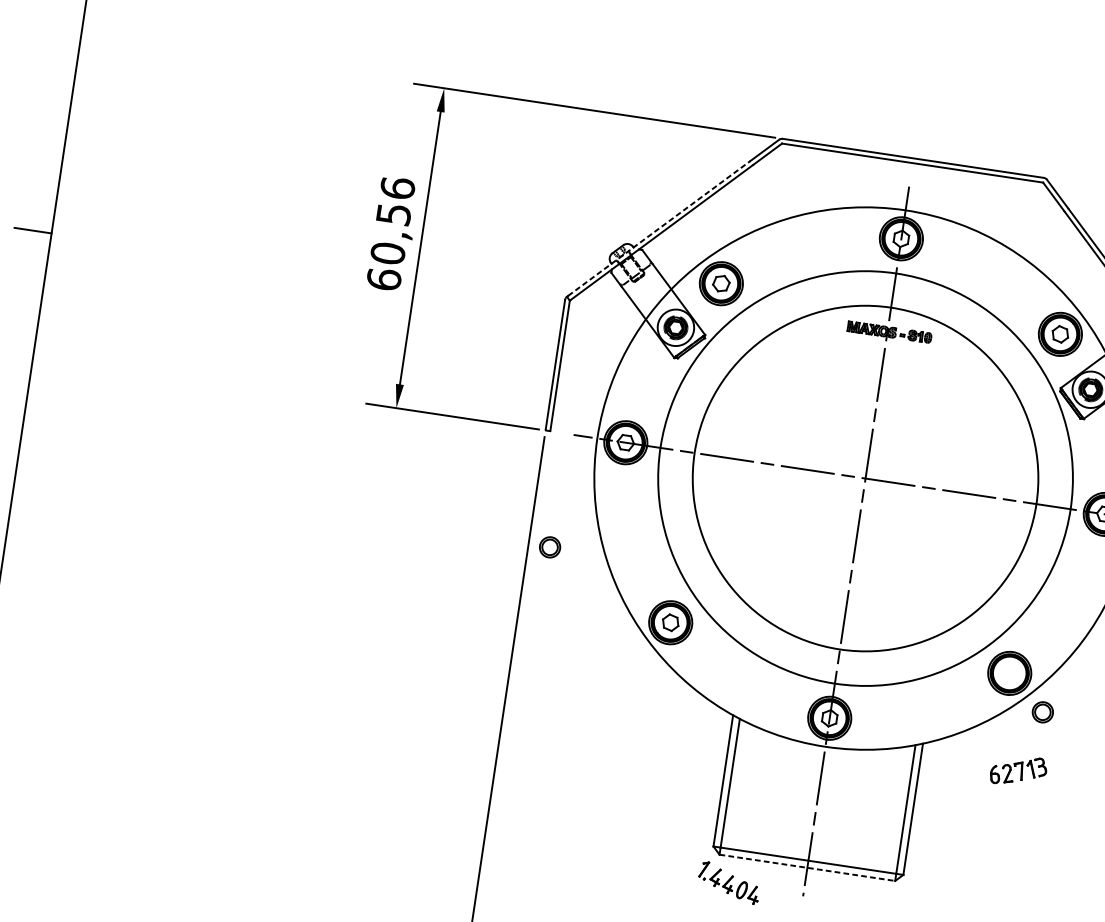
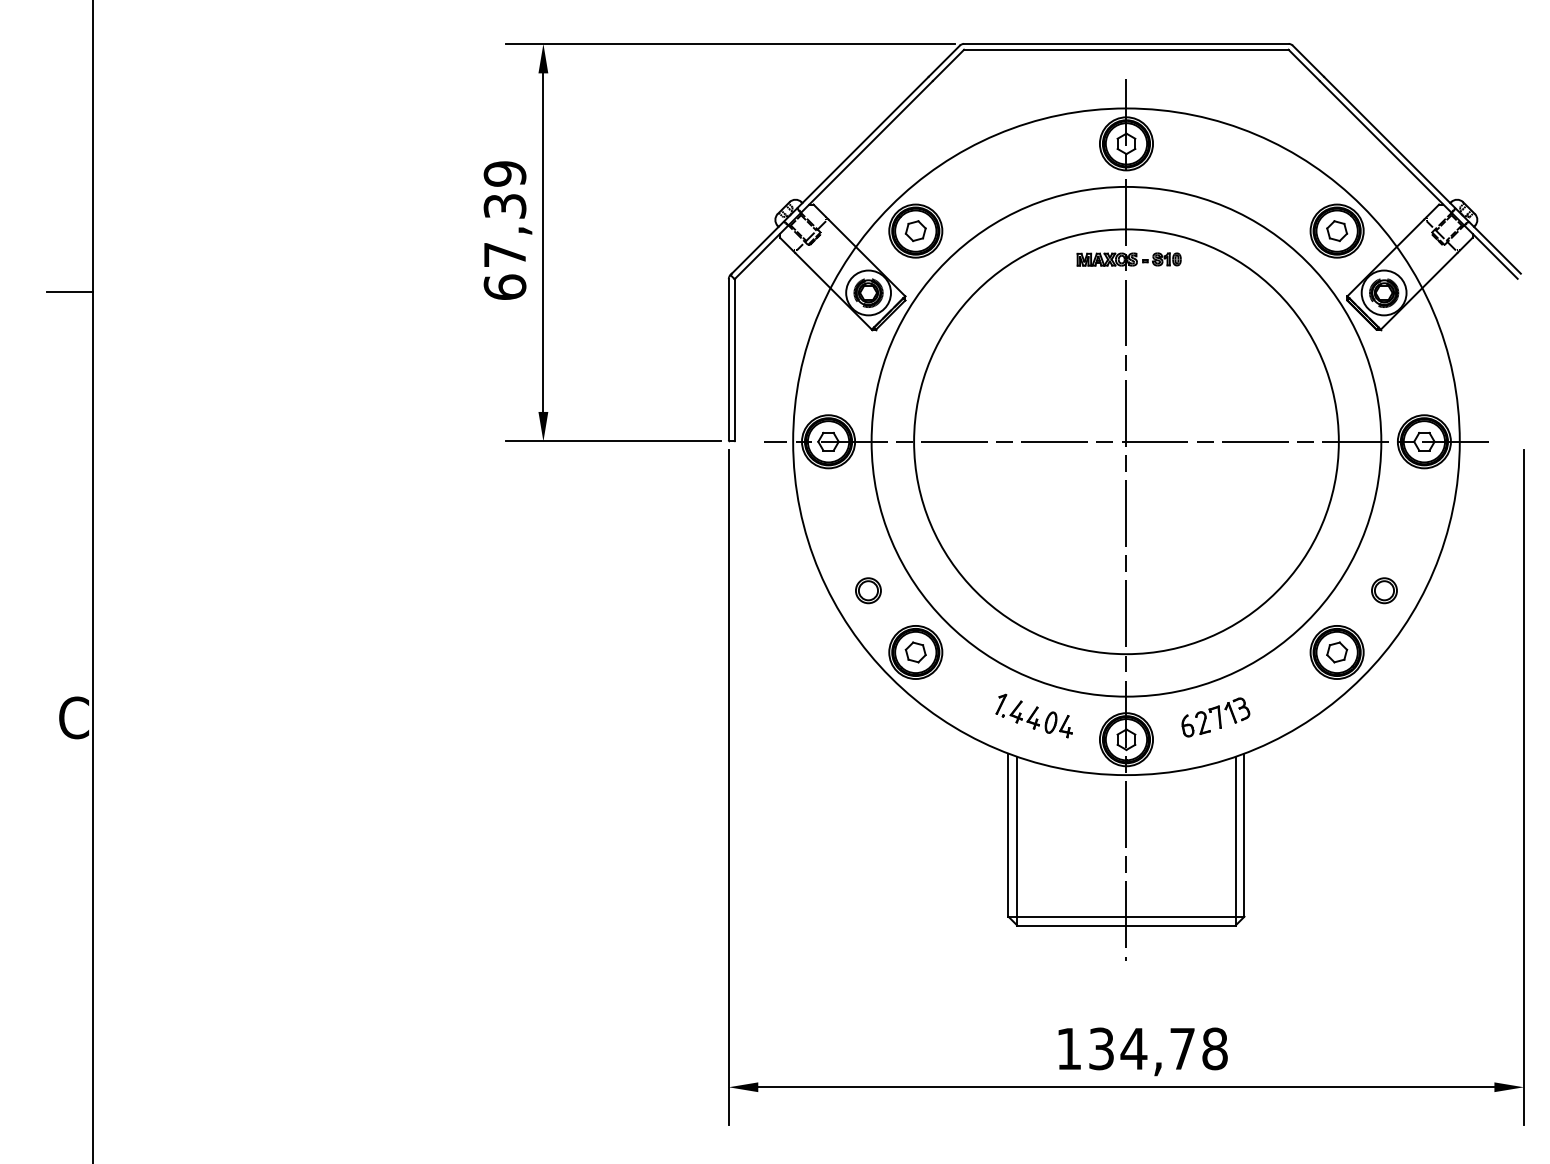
text: (392, 220) -> (504, 214), 60,56 -> 67,39
line: (659, 227) -> (830, 174), dashed -> solid
part: (550, 547) -> (868, 590), moved
part: (1010, 673) -> (1337, 652), added
part: (1042, 712) -> (1384, 590), moved
part: (1018, 771) -> (1215, 717), moved
line: (807, 867) -> (1126, 925), dashed -> solid
part: (728, 882) -> (1033, 715), moved

